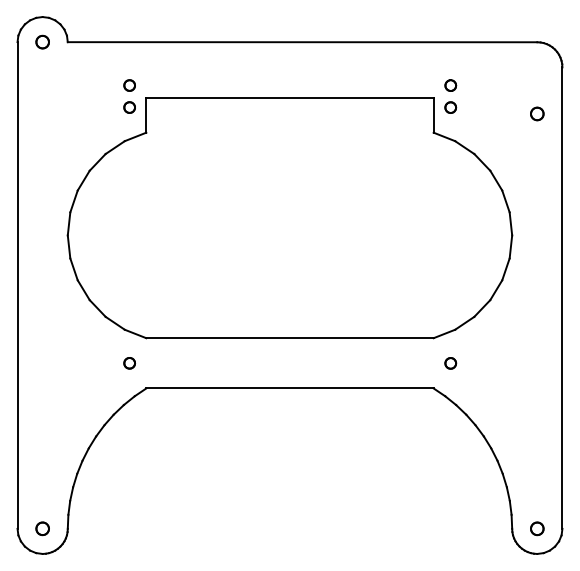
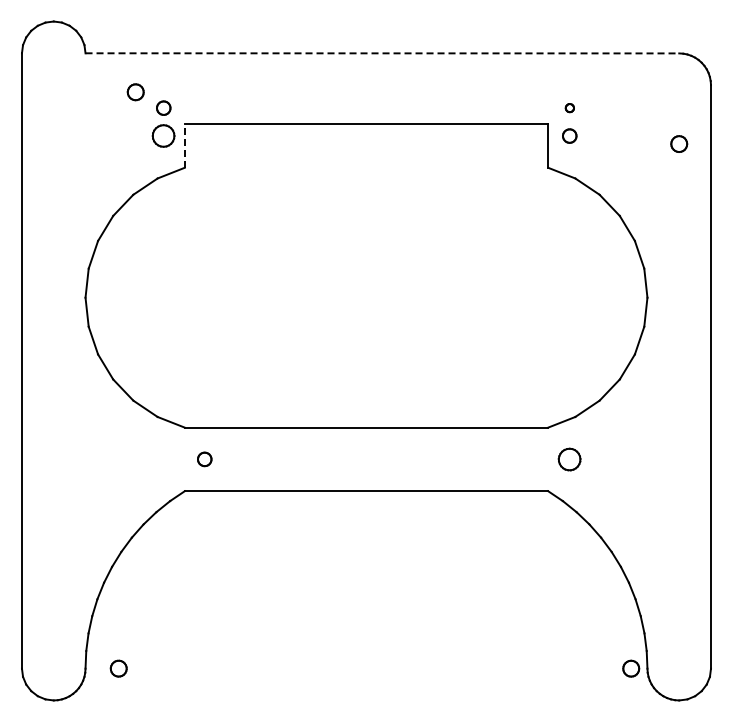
part: (42, 42) -> (135, 92), moved
line: (302, 42) -> (382, 53), solid -> dashed
part: (450, 85) -> (569, 107), size x0.6
part: (129, 107) -> (163, 135), size x1.6
line: (146, 115) -> (184, 145), solid -> dashed
part: (129, 363) -> (204, 459), moved
part: (450, 363) -> (569, 459), size x1.6
part: (42, 528) -> (118, 668), moved
part: (537, 528) -> (631, 668), moved

